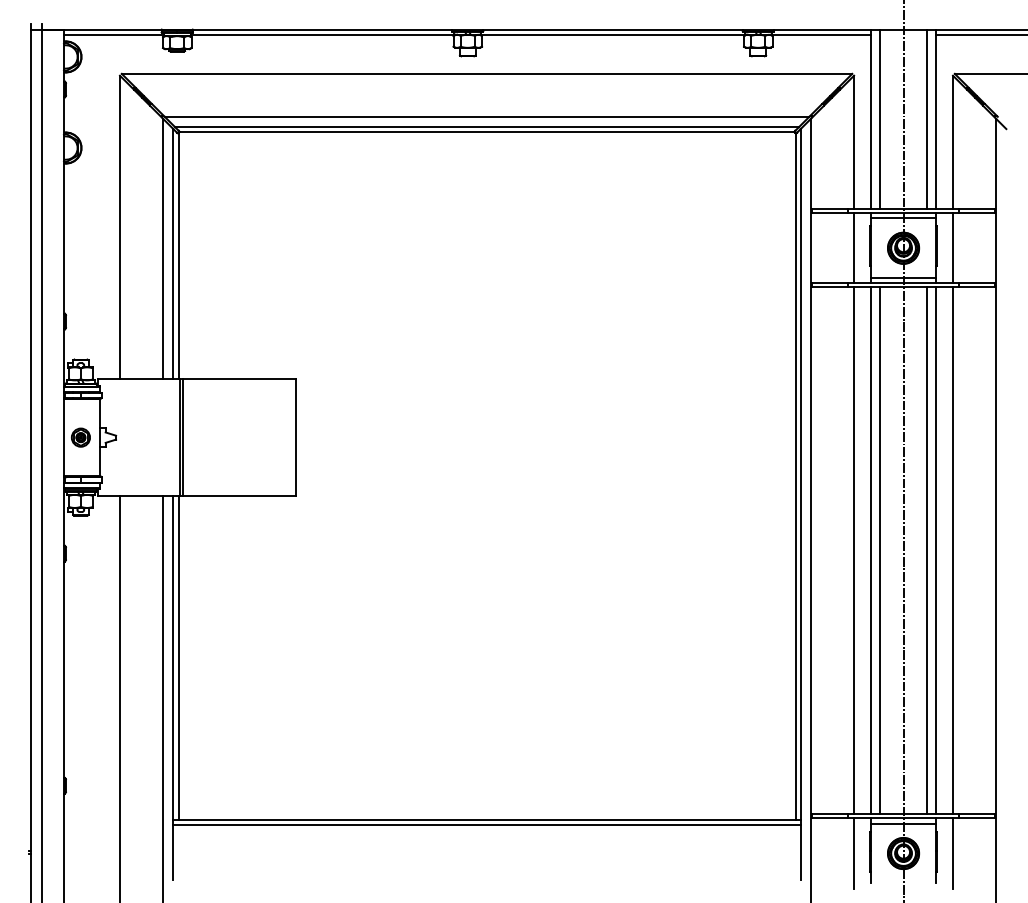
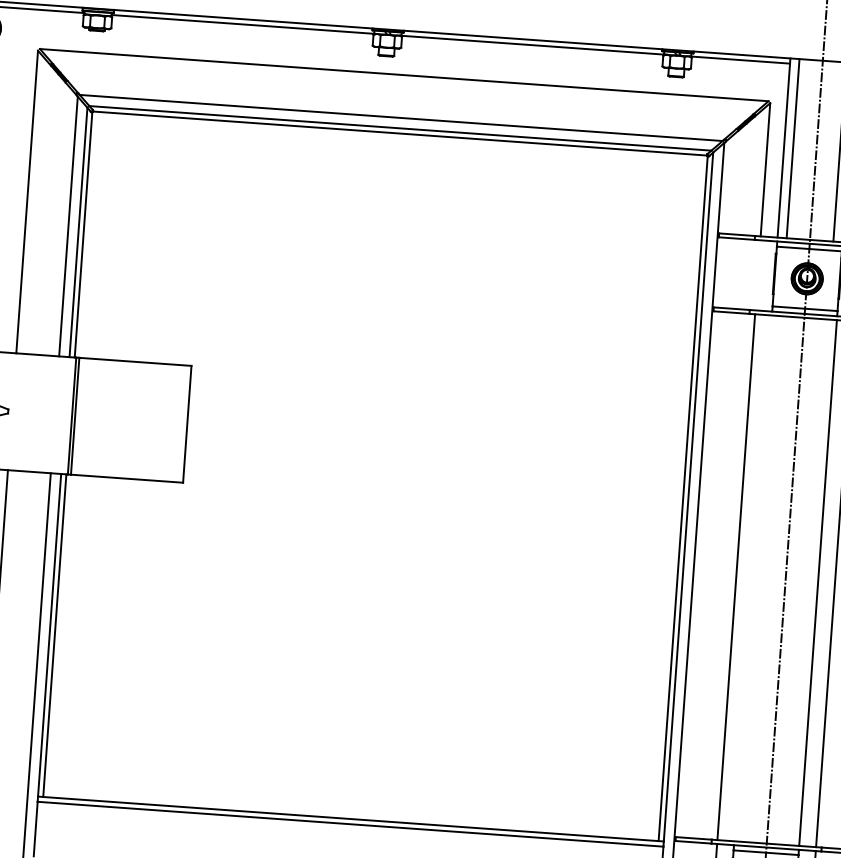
line: (854, 248) -> (758, 275), removed
line: (871, 550) -> (753, 578), removed
line: (880, 550) -> (762, 578), removed
line: (926, 550) -> (808, 581), removed

